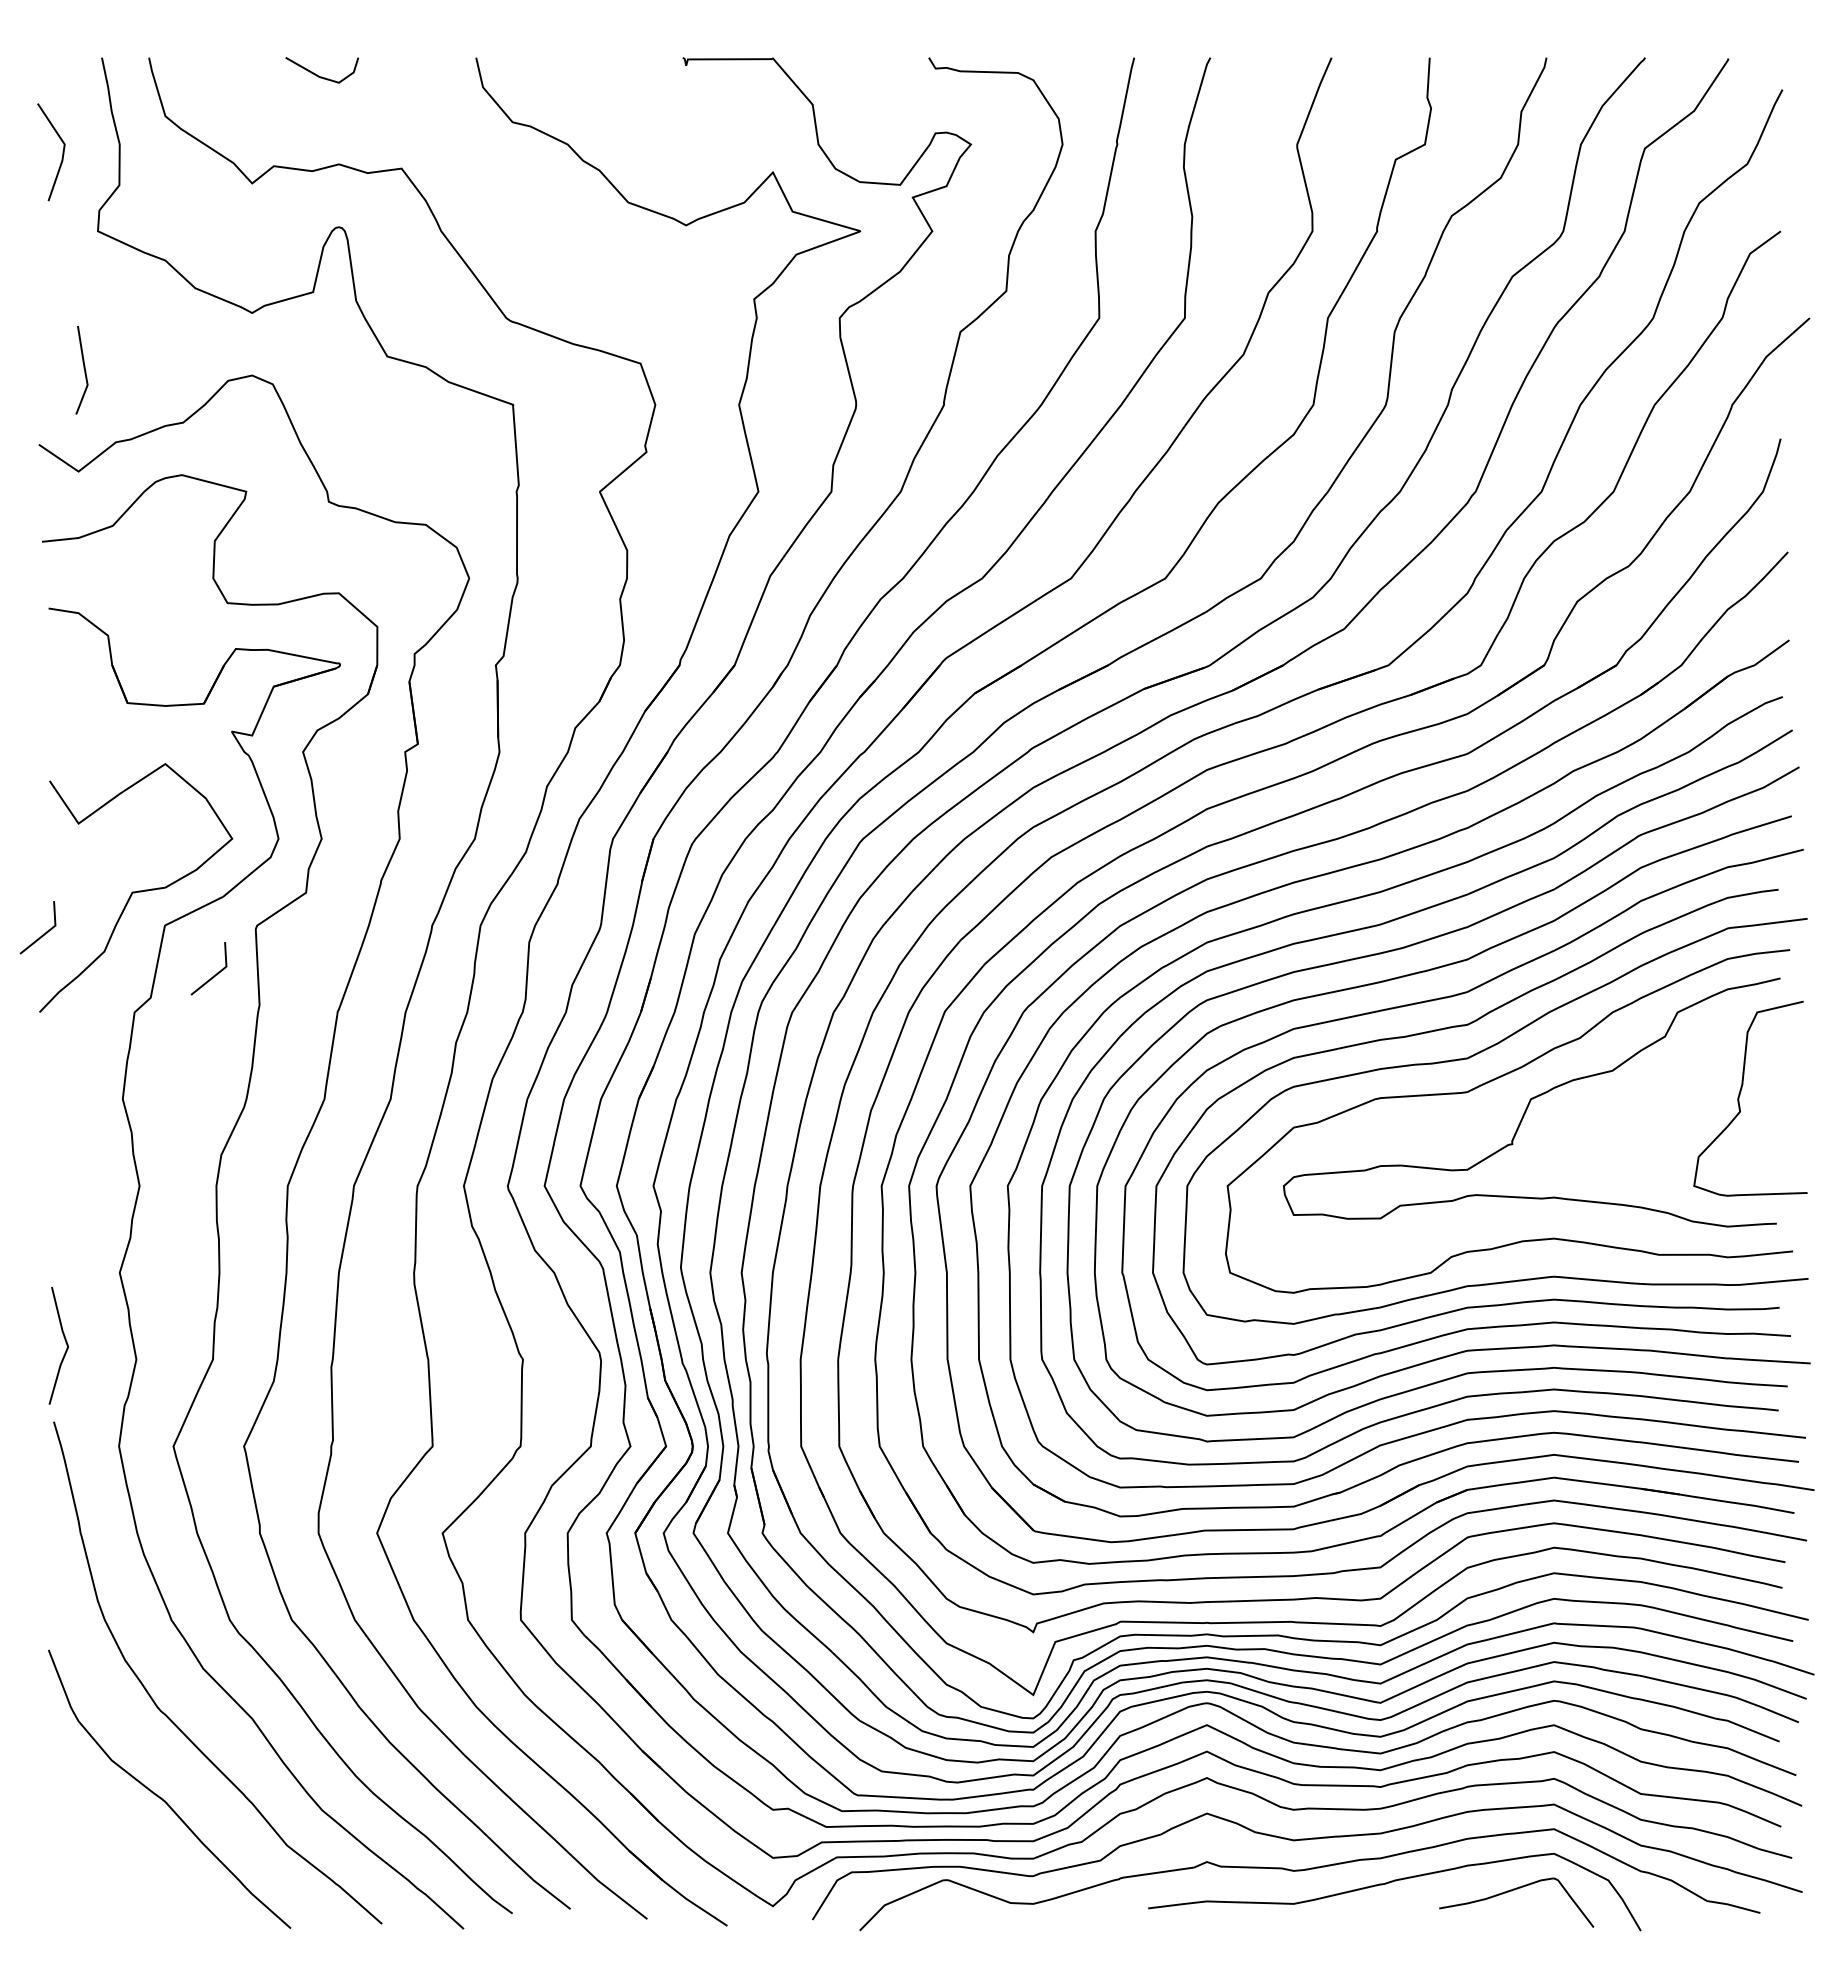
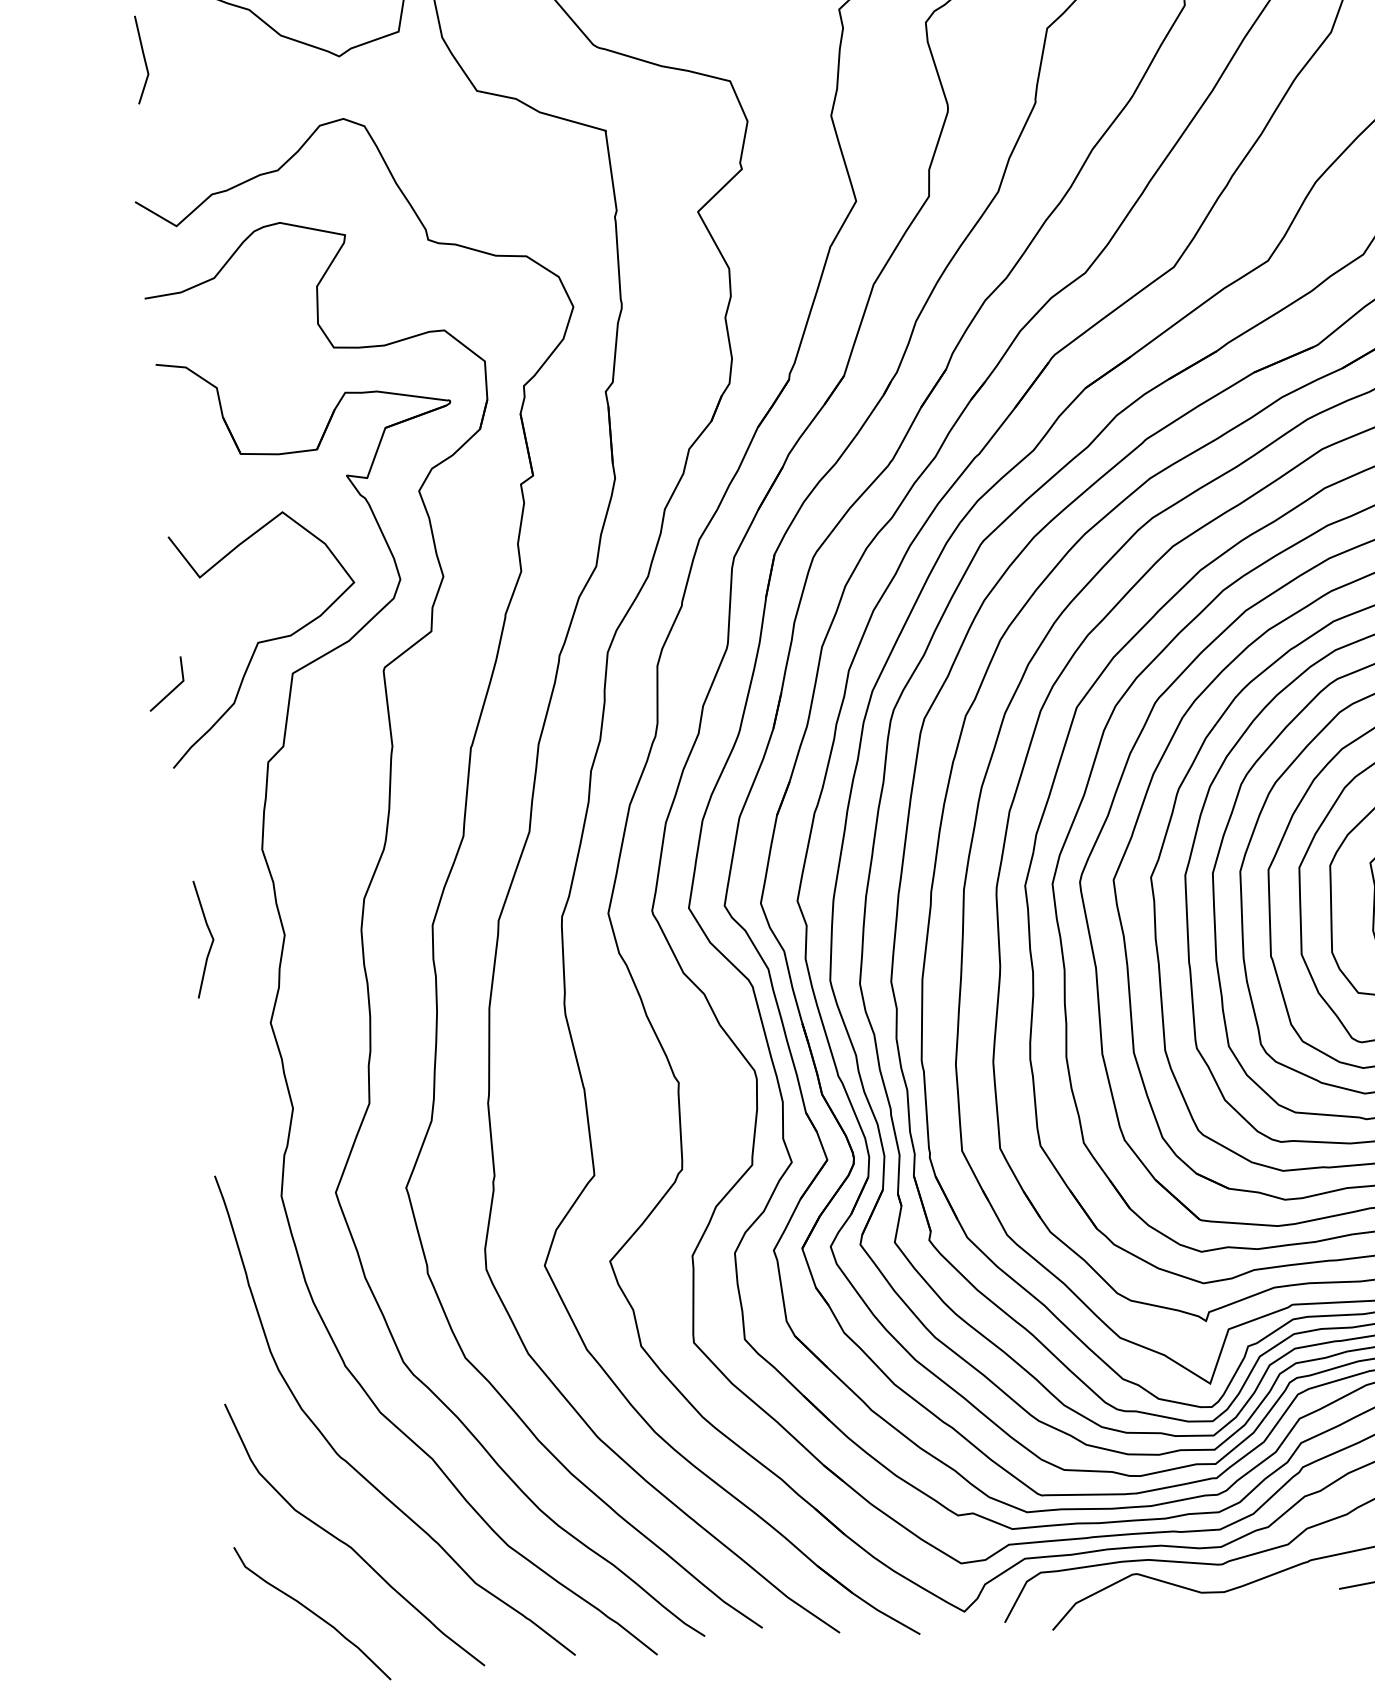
line: (83, 368) -> (143, 57), moved
line: (213, 975) -> (344, 720), removed
line: (65, 1342) -> (210, 935), moved
curve: (121, 1864) -> (311, 1613), added

